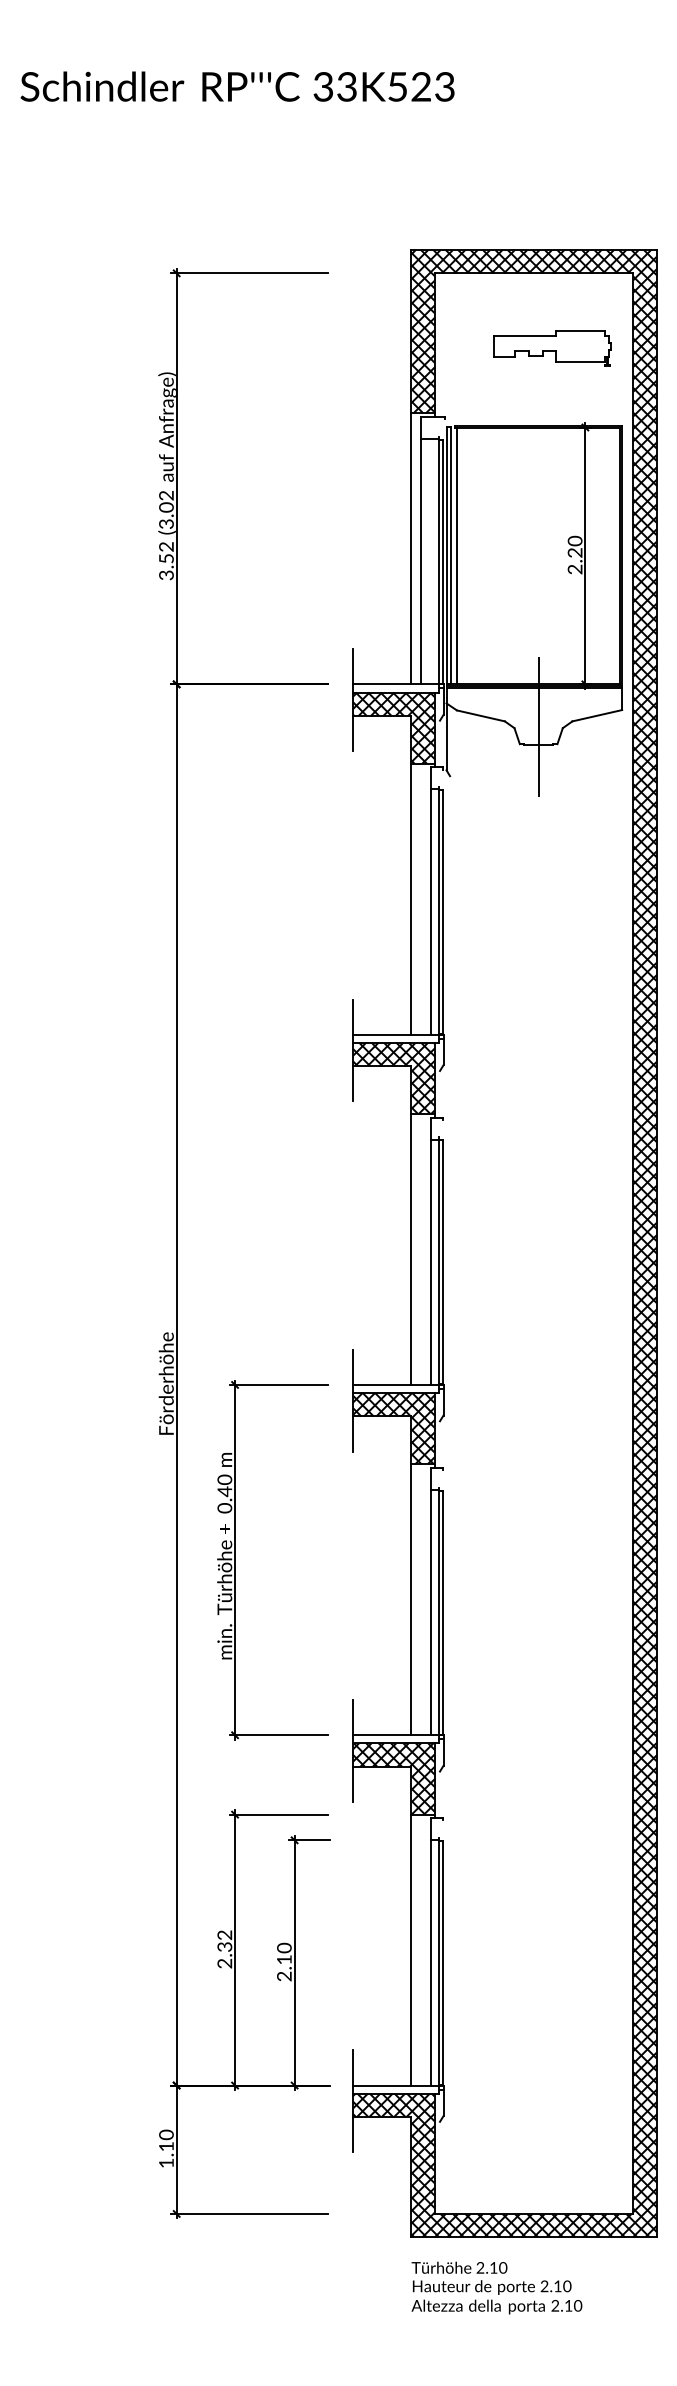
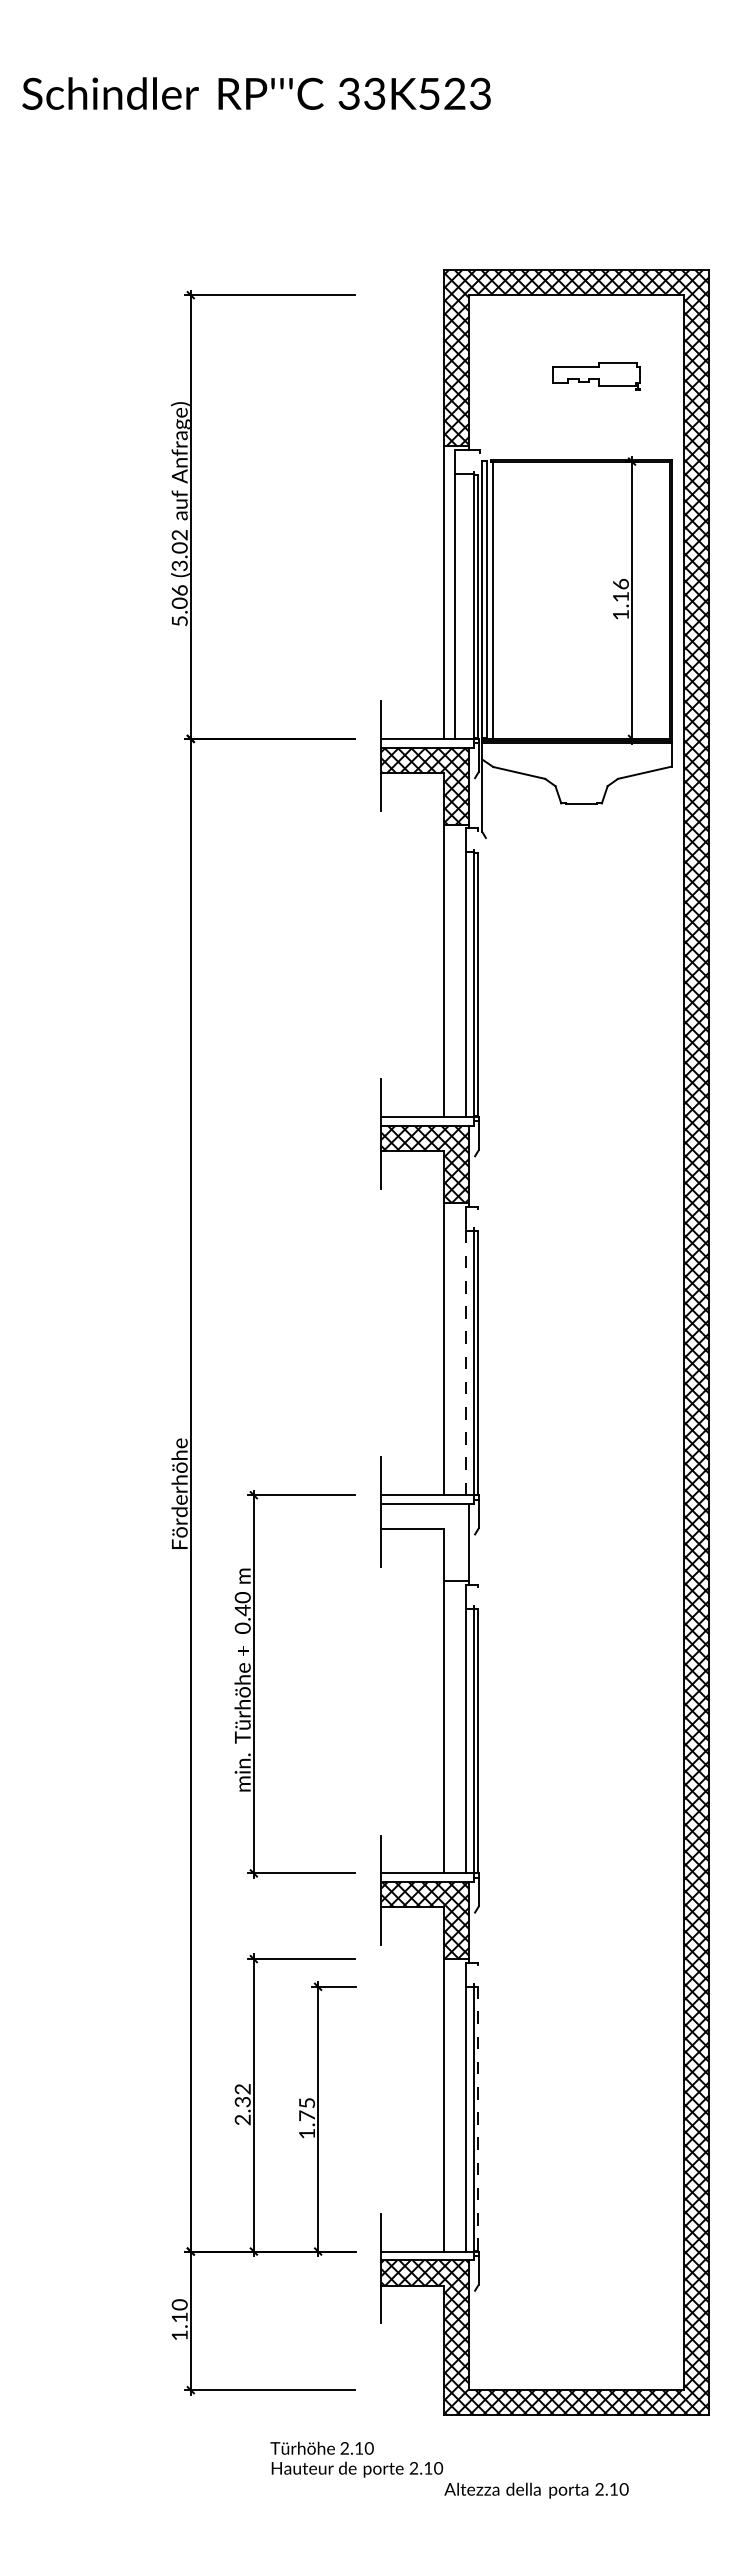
part: (552, 348) -> (596, 376), size x0.7
text: (574, 555) -> (620, 599), 2.20 -> 1.16
text: (166, 560) -> (179, 605), 3.52 -> 5.06
line: (538, 726) -> (581, 784), removed
line: (431, 1262) -> (465, 1363), solid -> dashed
hatch: (394, 1428) -> (425, 1542), removed
text: (284, 1962) -> (307, 2118), 2.10 -> 1.75
line: (443, 1963) -> (478, 2119), solid -> dashed
text: (491, 2278) -> (356, 2459), moved

